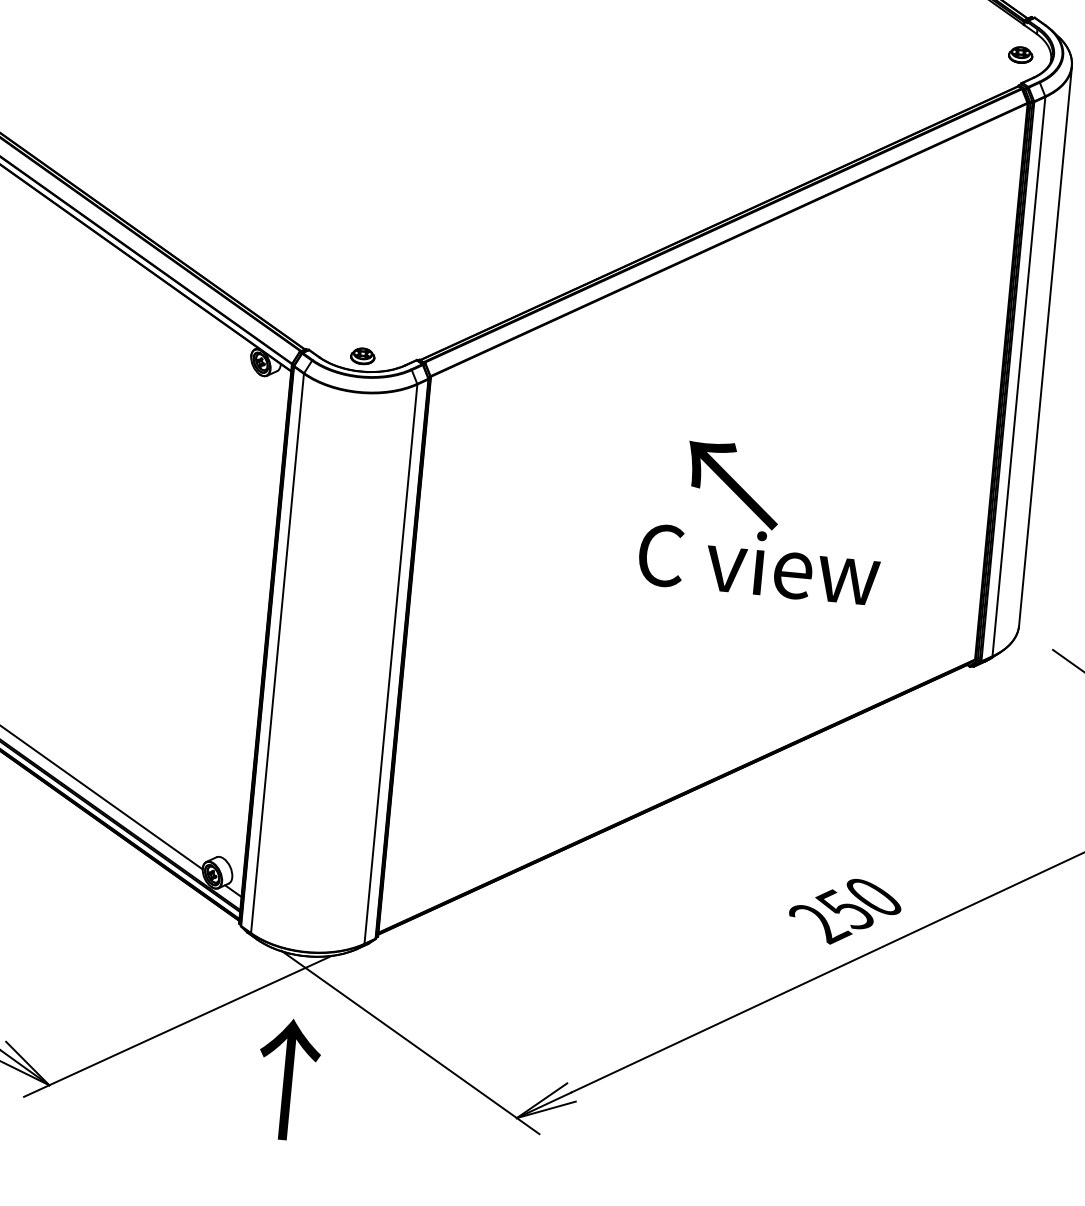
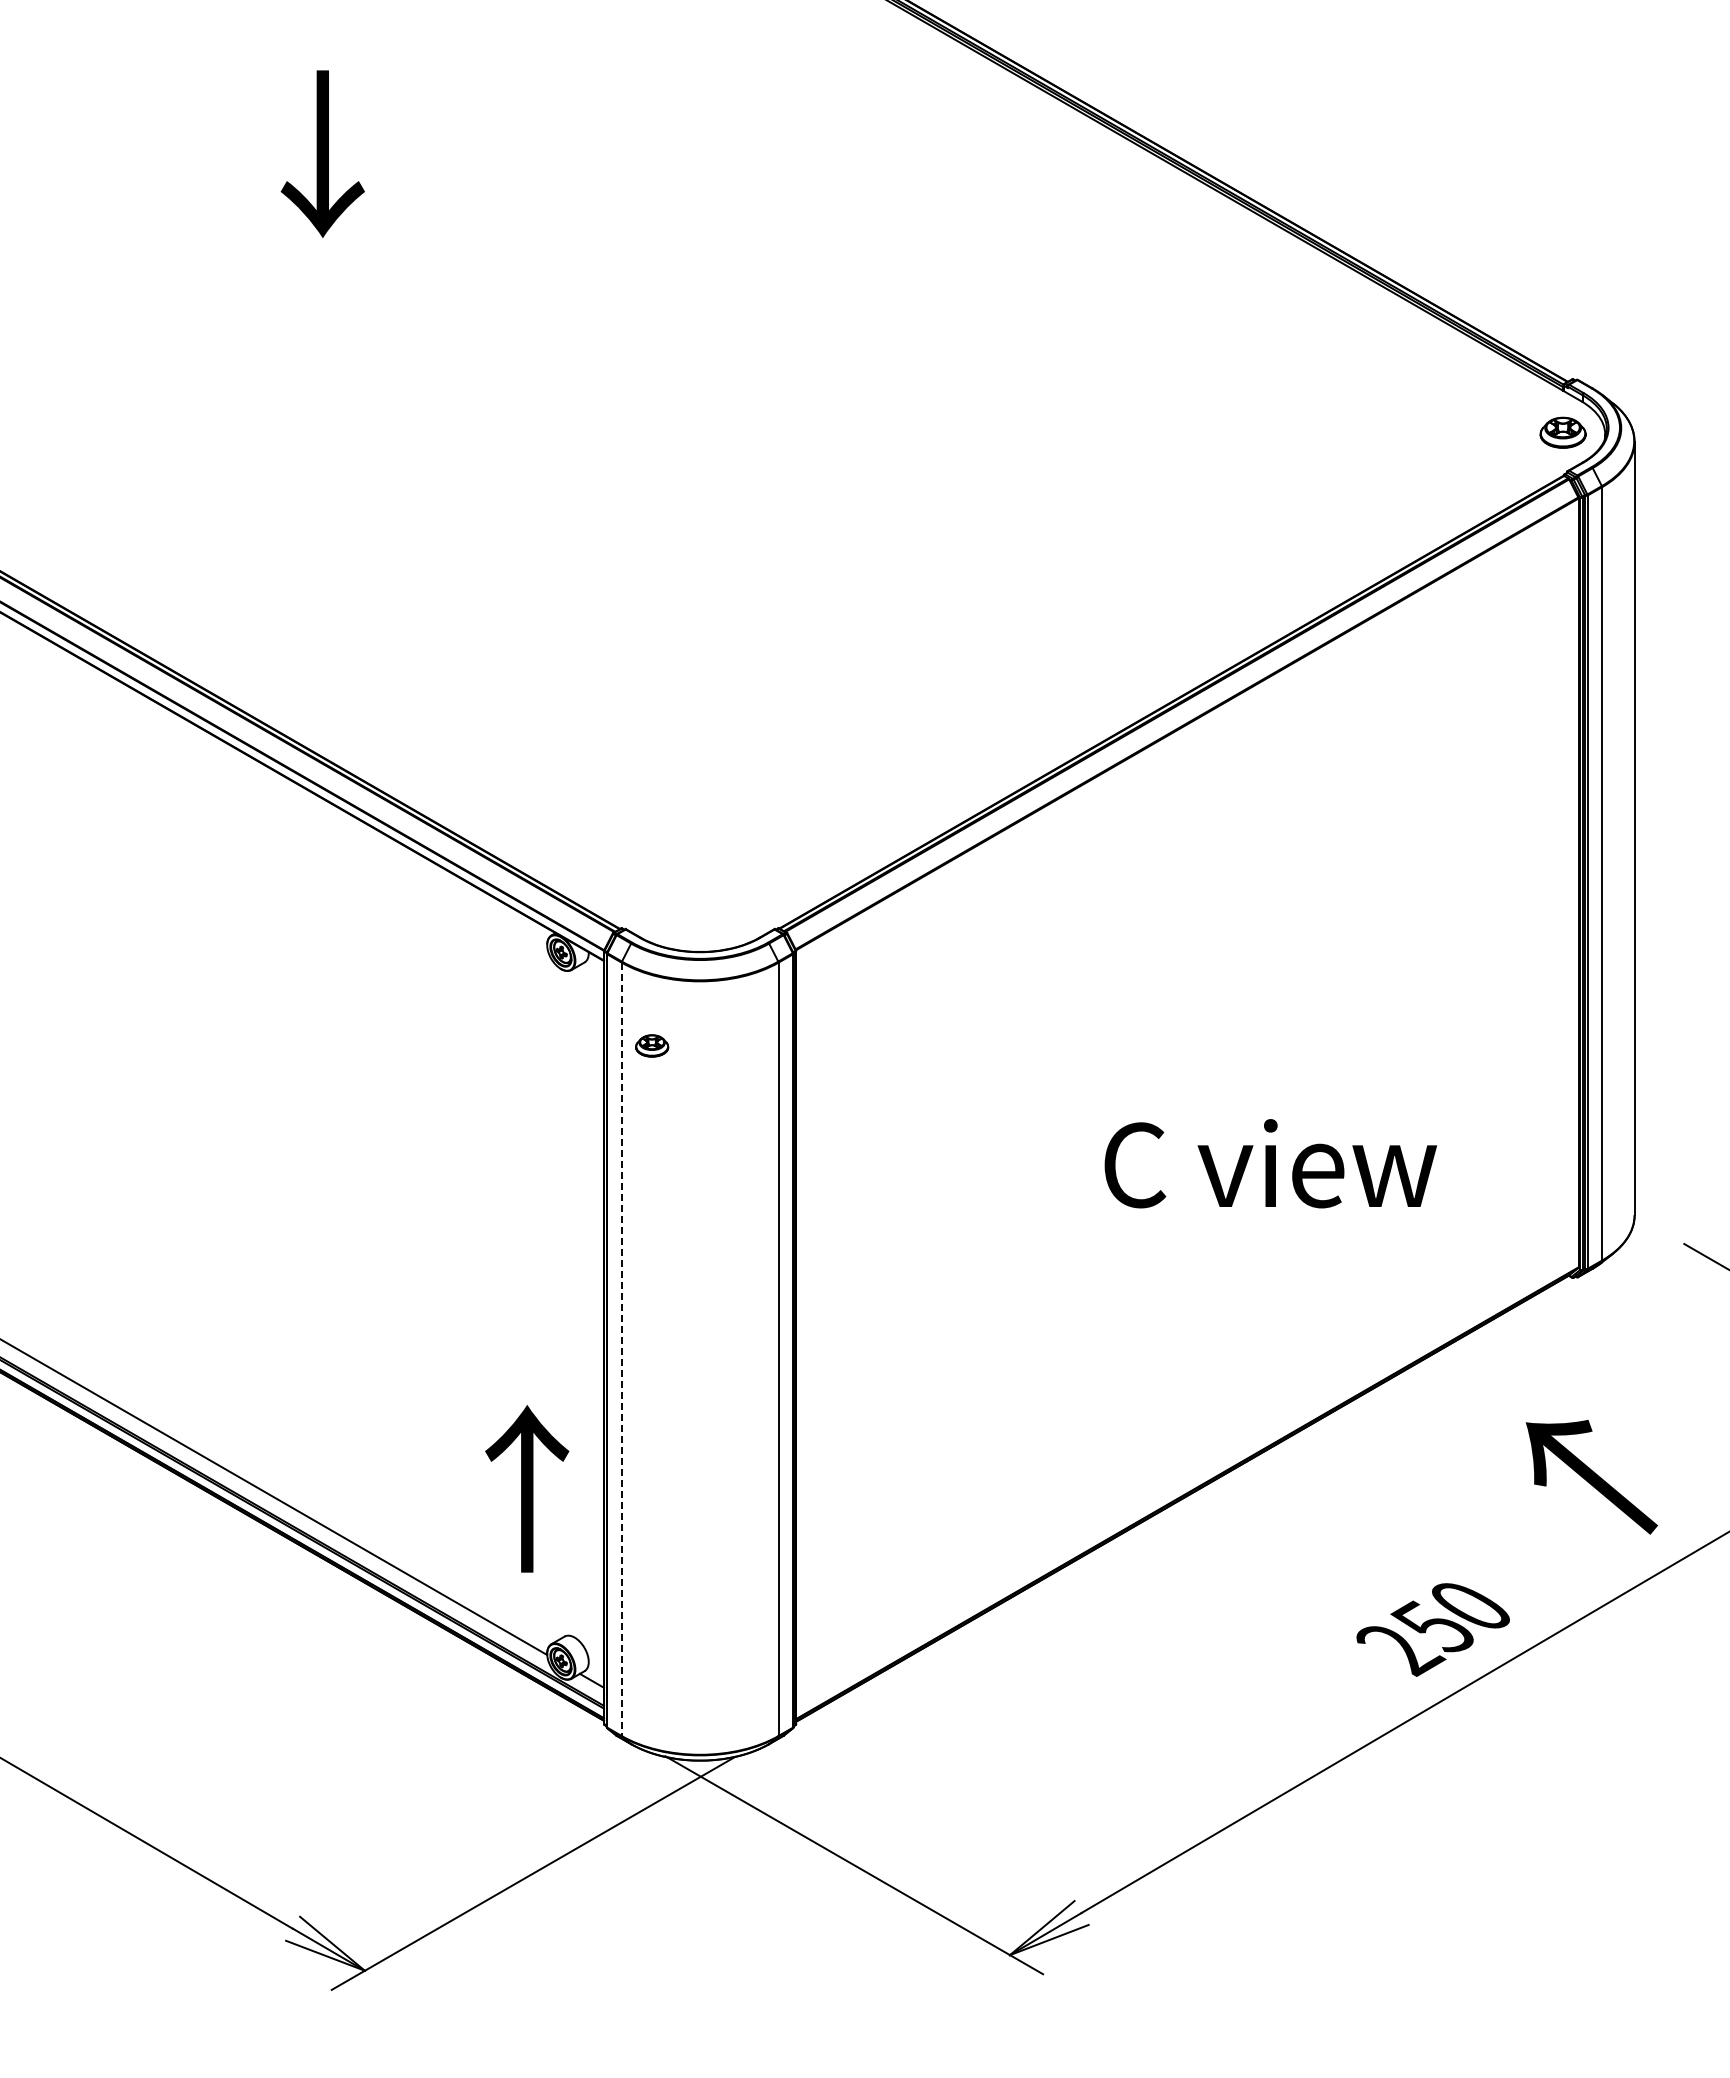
part: (1020, 54) -> (1562, 432), size x1.4
part: (363, 356) -> (652, 1045), moved
text: (733, 484) -> (1591, 1476), moved
line: (277, 653) -> (621, 1349), solid -> dashed
text: (288, 1079) -> (527, 1488), moved

